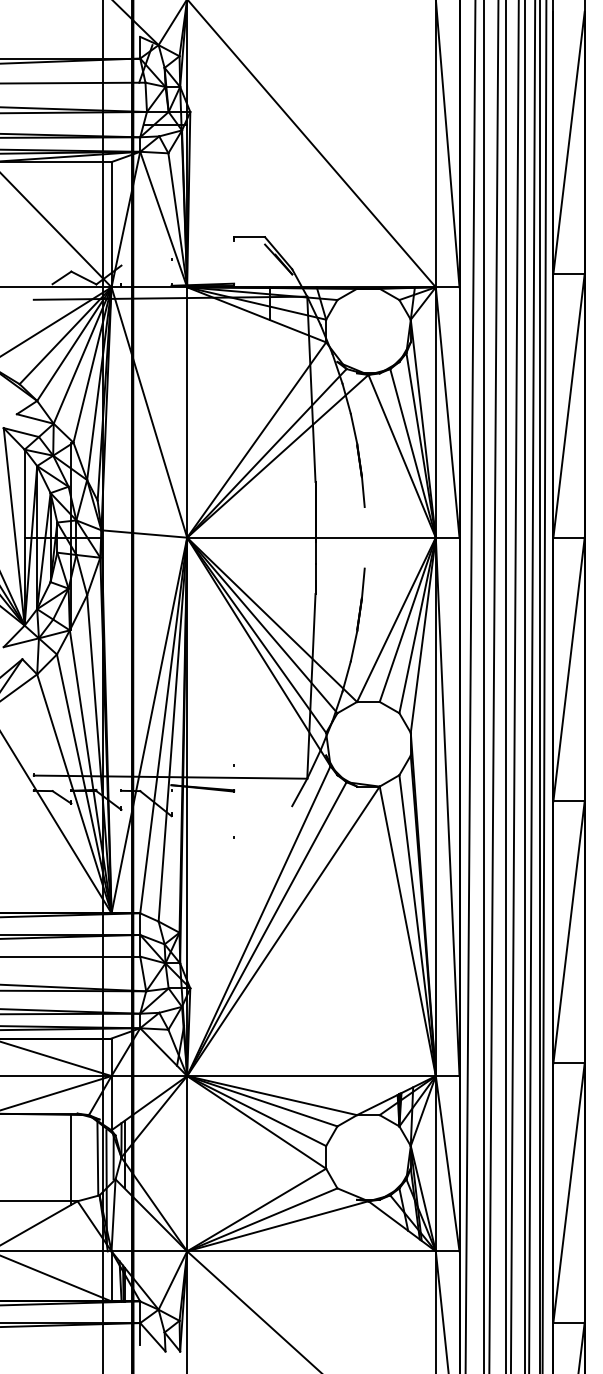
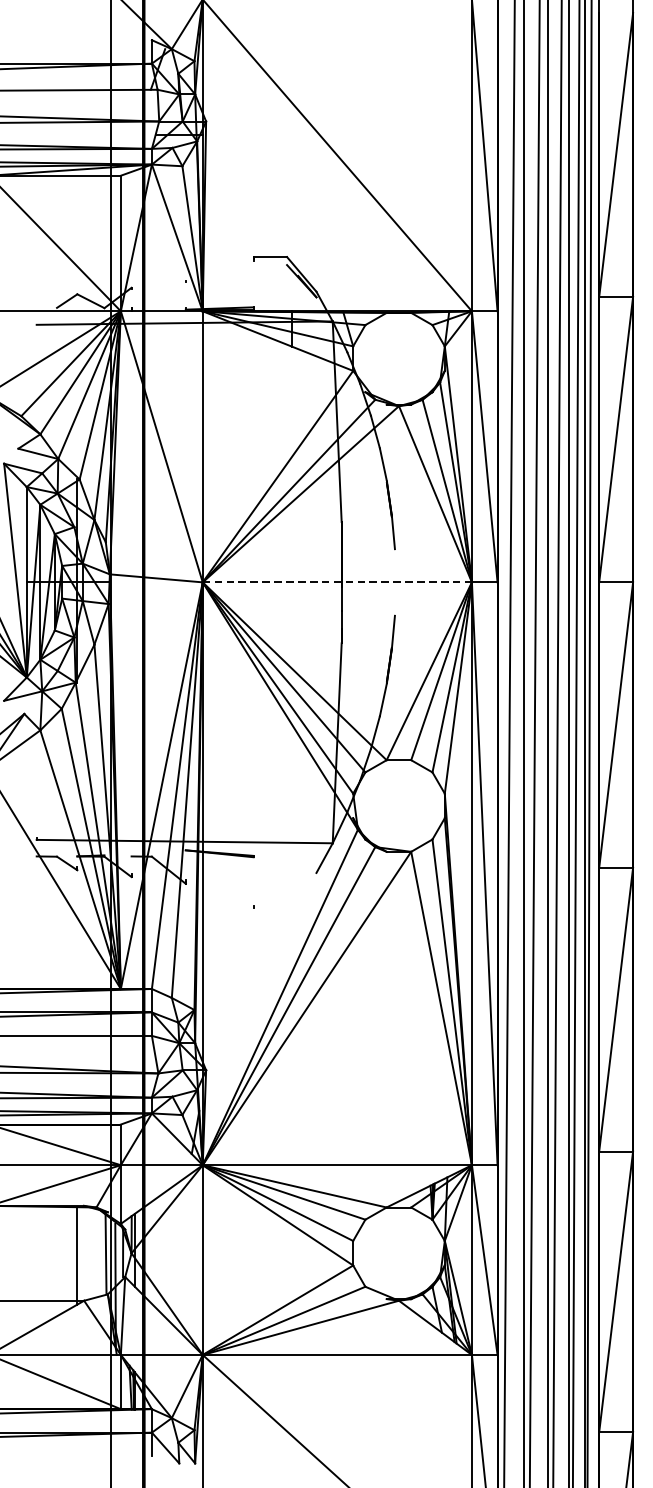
line: (312, 537) -> (338, 582), solid -> dashed

